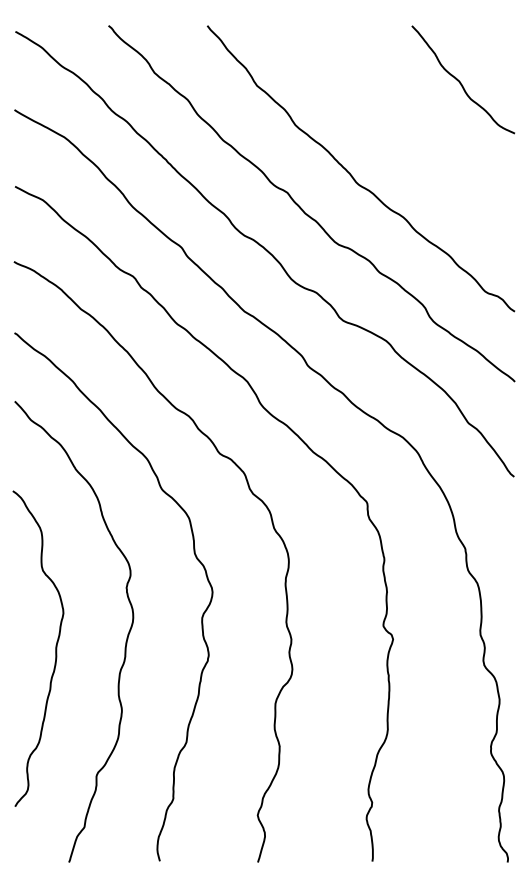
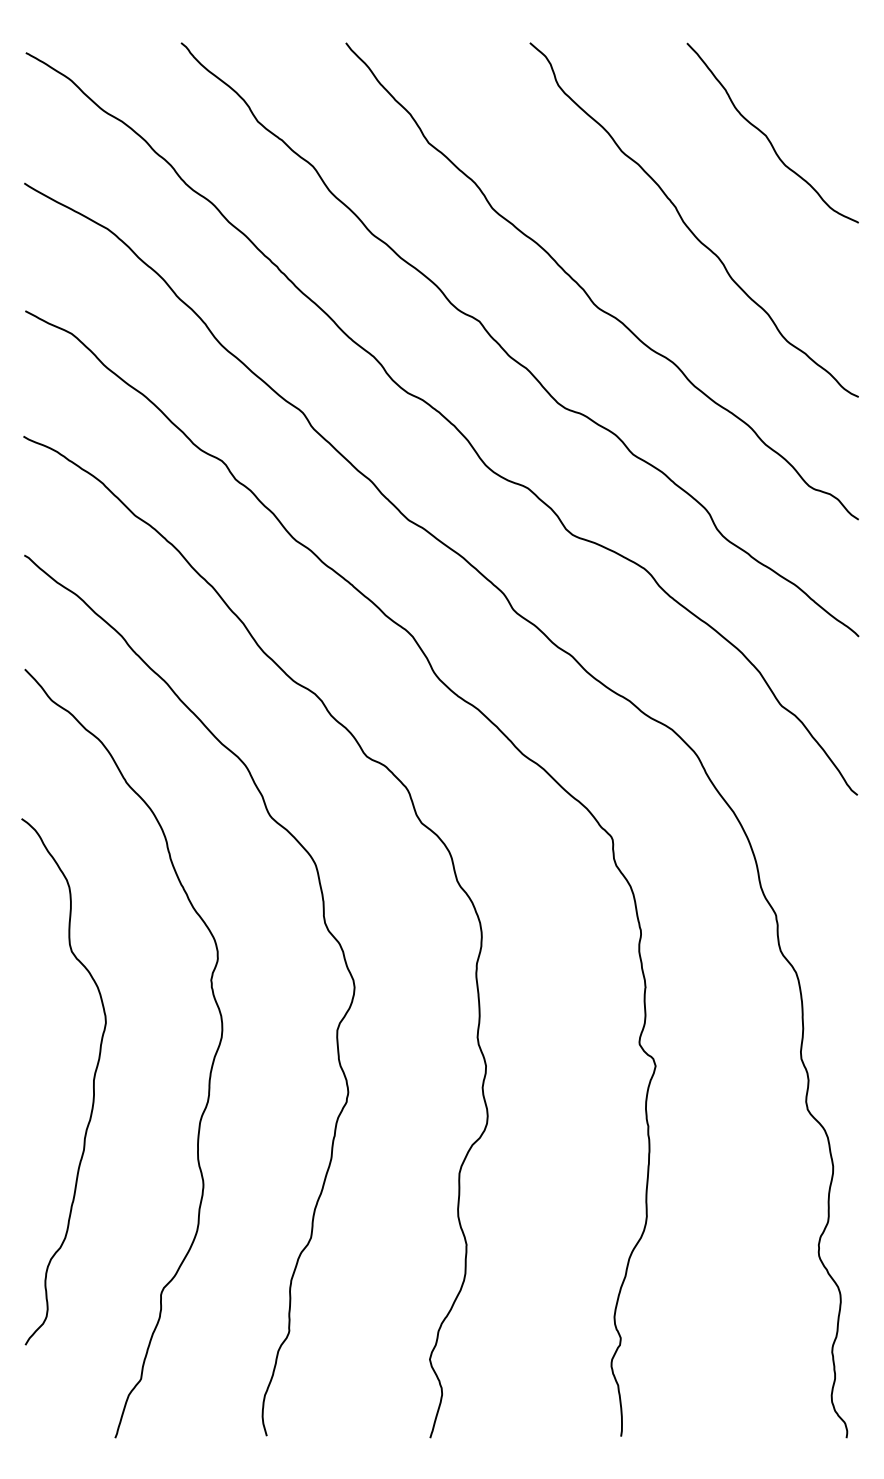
curve: (412, 134) -> (687, 224), added

